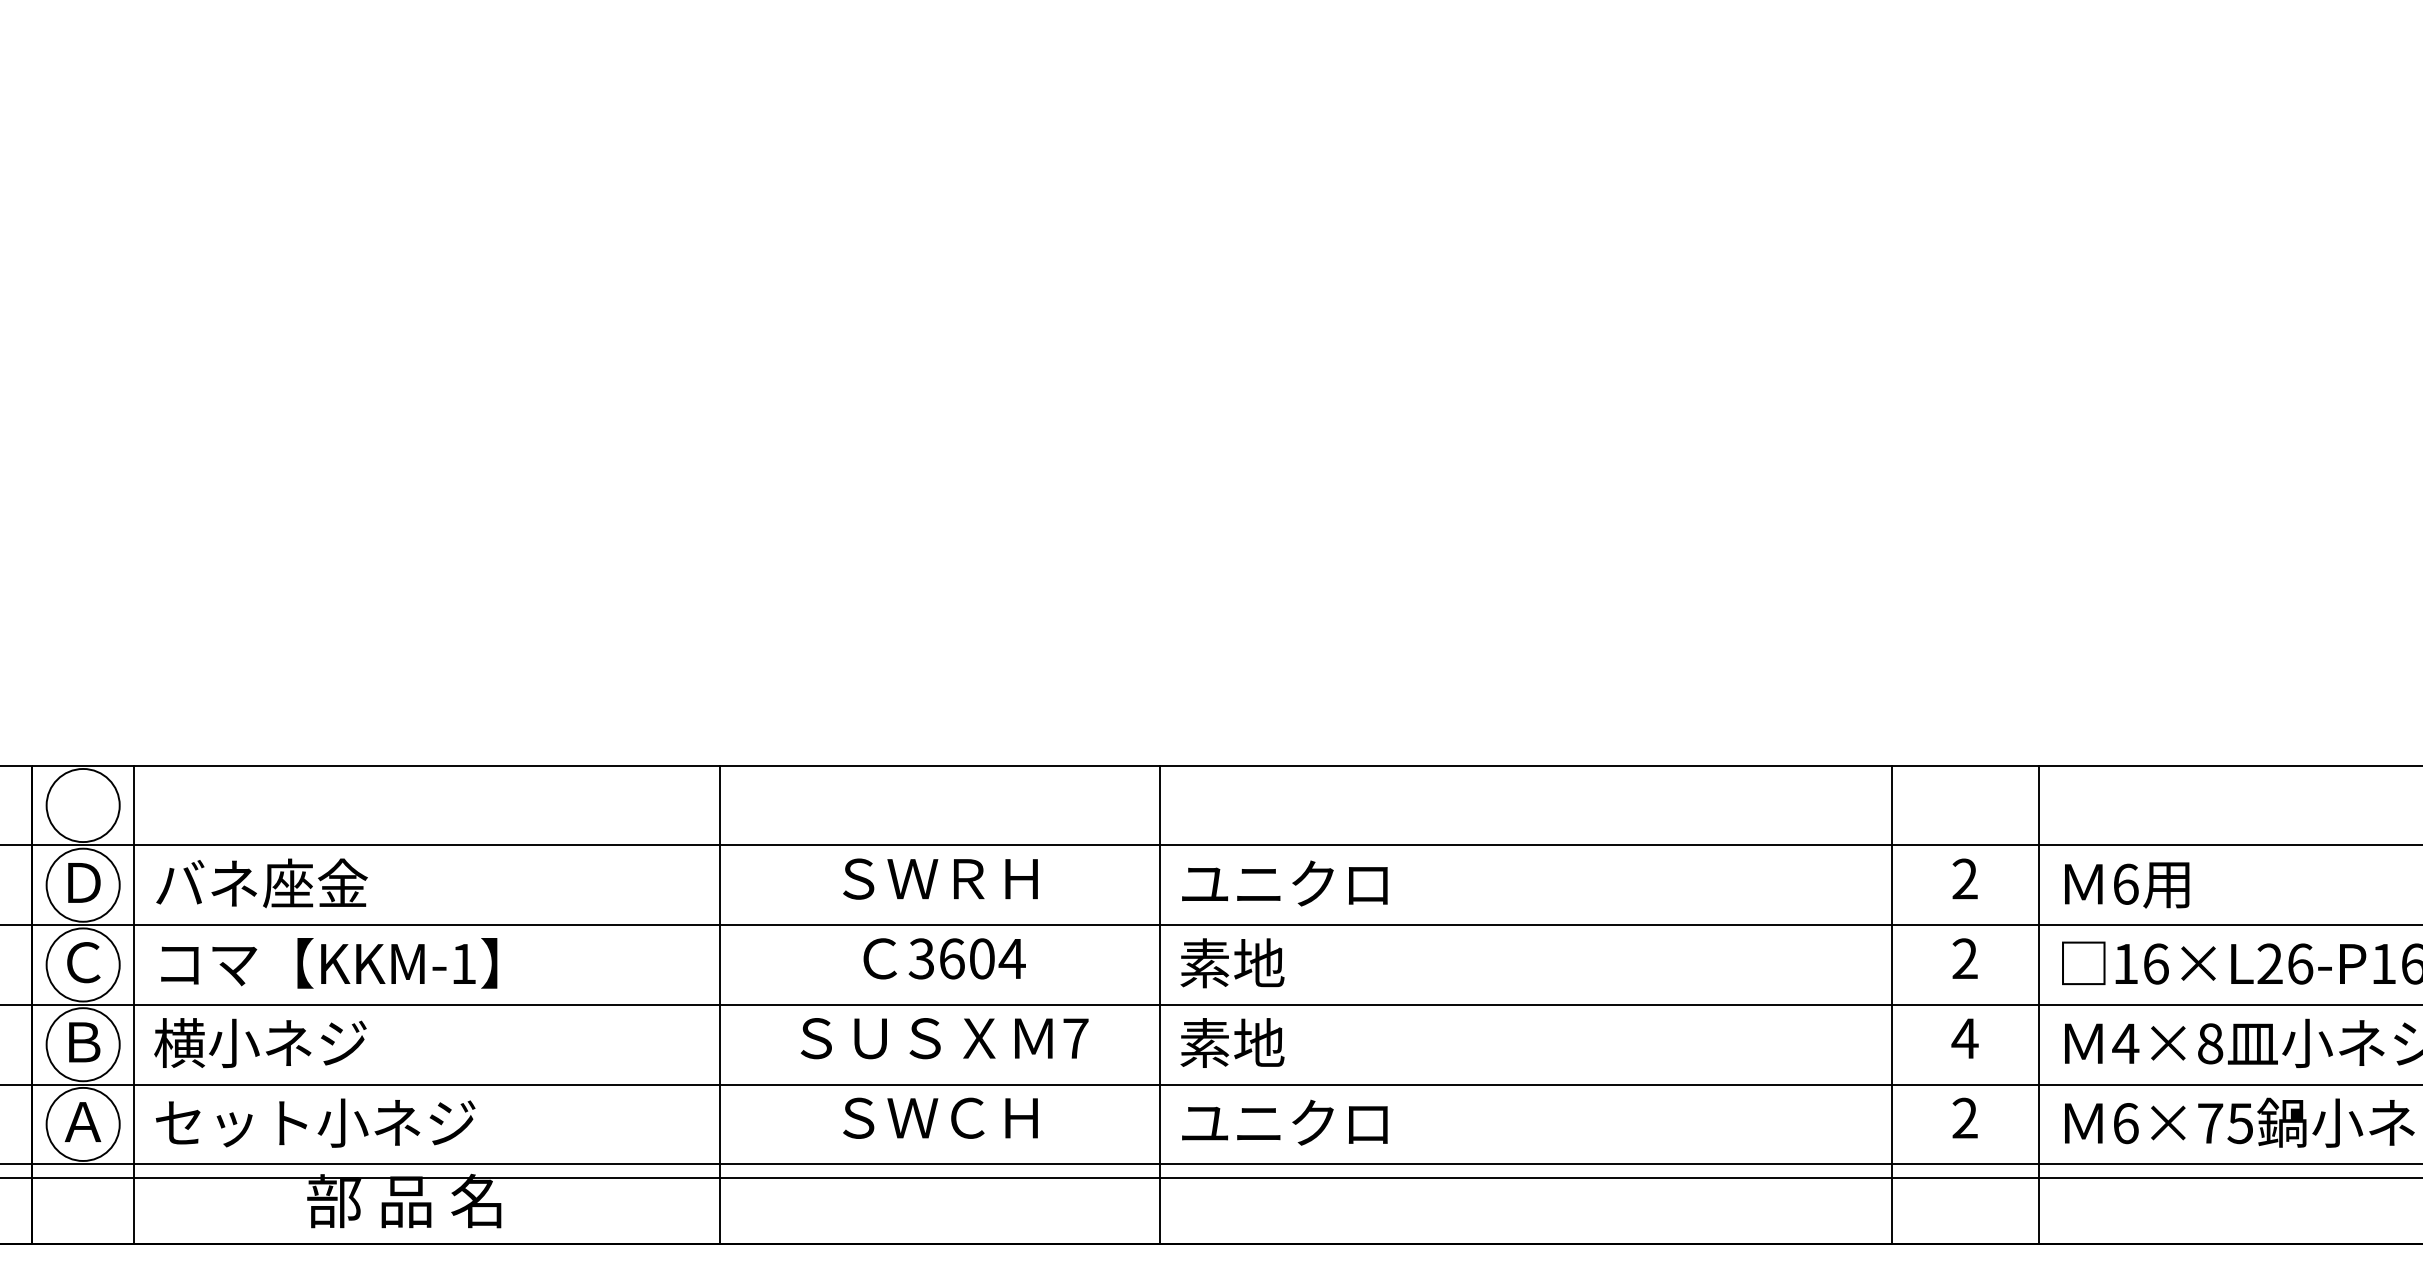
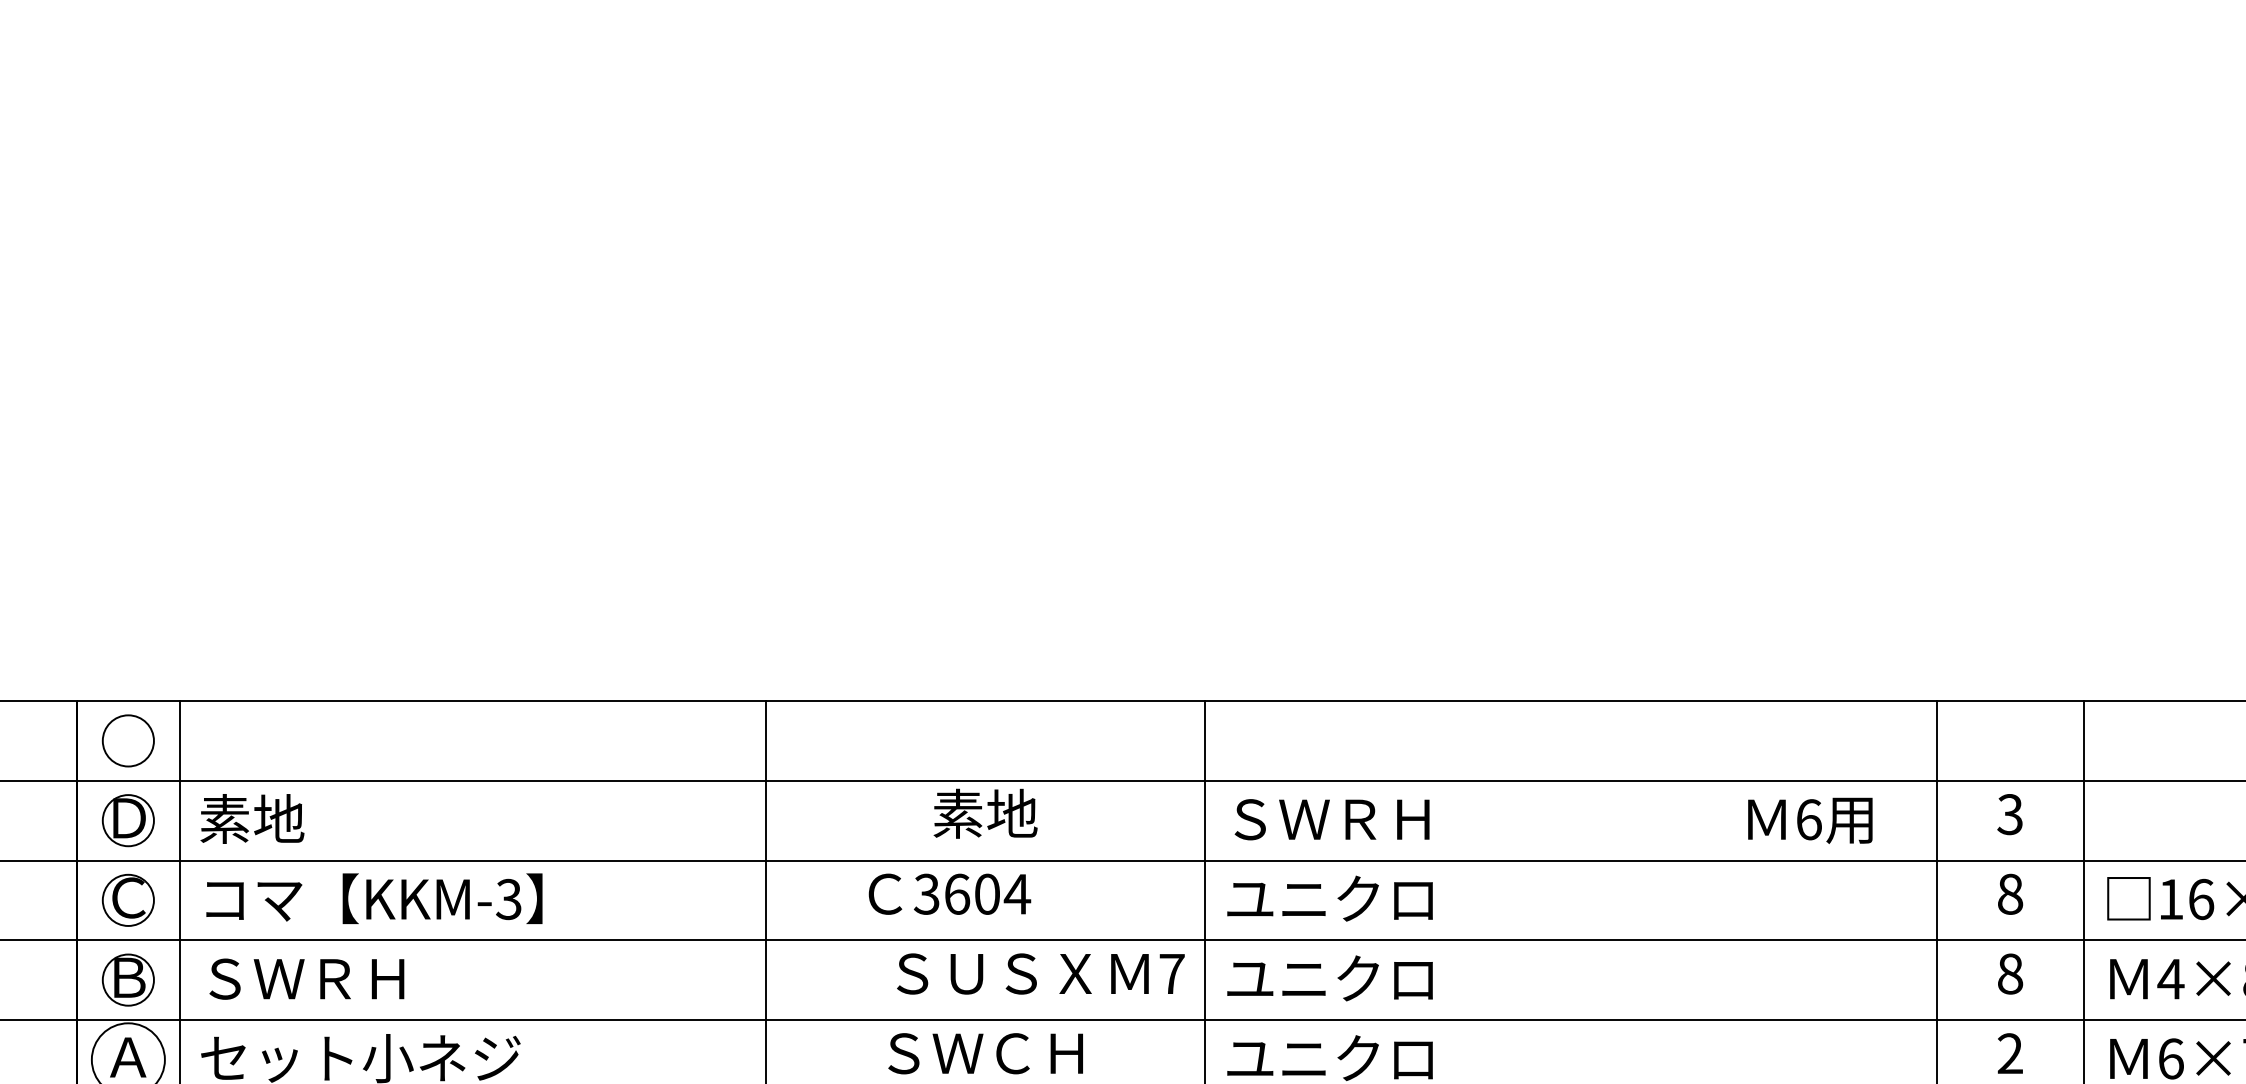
circle: (82, 805) -> (127, 740), size x0.7
text: (940, 878) -> (985, 813), ＳＷＲＨ -> 素地
text: (1964, 878) -> (2009, 813), 2 -> 3
text: (261, 883) -> (306, 818), バネ座金 -> 素地
text: (1284, 883) -> (1329, 818), ユニクロ -> ＳＷＲＨ
circle: (82, 884) -> (127, 819), size x0.7
text: (2127, 885) -> (1810, 820), moved
text: (944, 958) -> (949, 893), moved
text: (1964, 958) -> (2009, 893), 2 -> 8
text: (463, 963) -> (508, 898), KKM-1 -> KKM-3
text: (1283, 963) -> (1328, 898), 素地 -> ユニクロ
circle: (82, 964) -> (127, 899), size x0.7
text: (944, 1038) -> (1040, 973), moved
text: (1964, 1038) -> (2009, 973), 4 -> 8
text: (1283, 1042) -> (1328, 977), 素地 -> ユニクロ
text: (260, 1043) -> (305, 978), 横小ネジ -> ＳＷＲＨ
circle: (82, 1044) -> (127, 979), size x0.7

